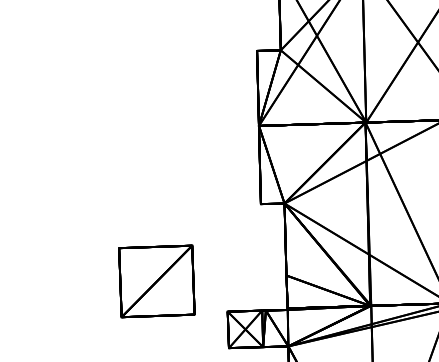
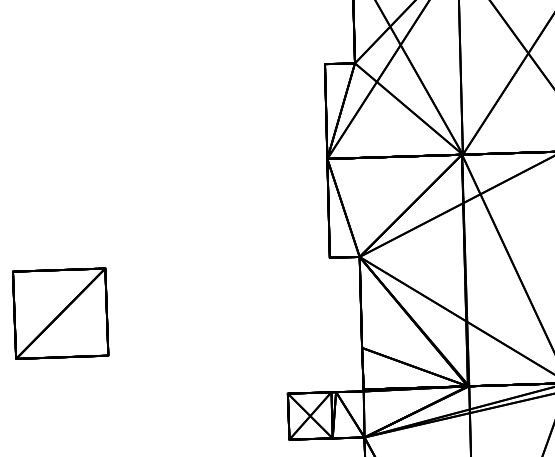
part: (156, 281) -> (60, 313), moved

